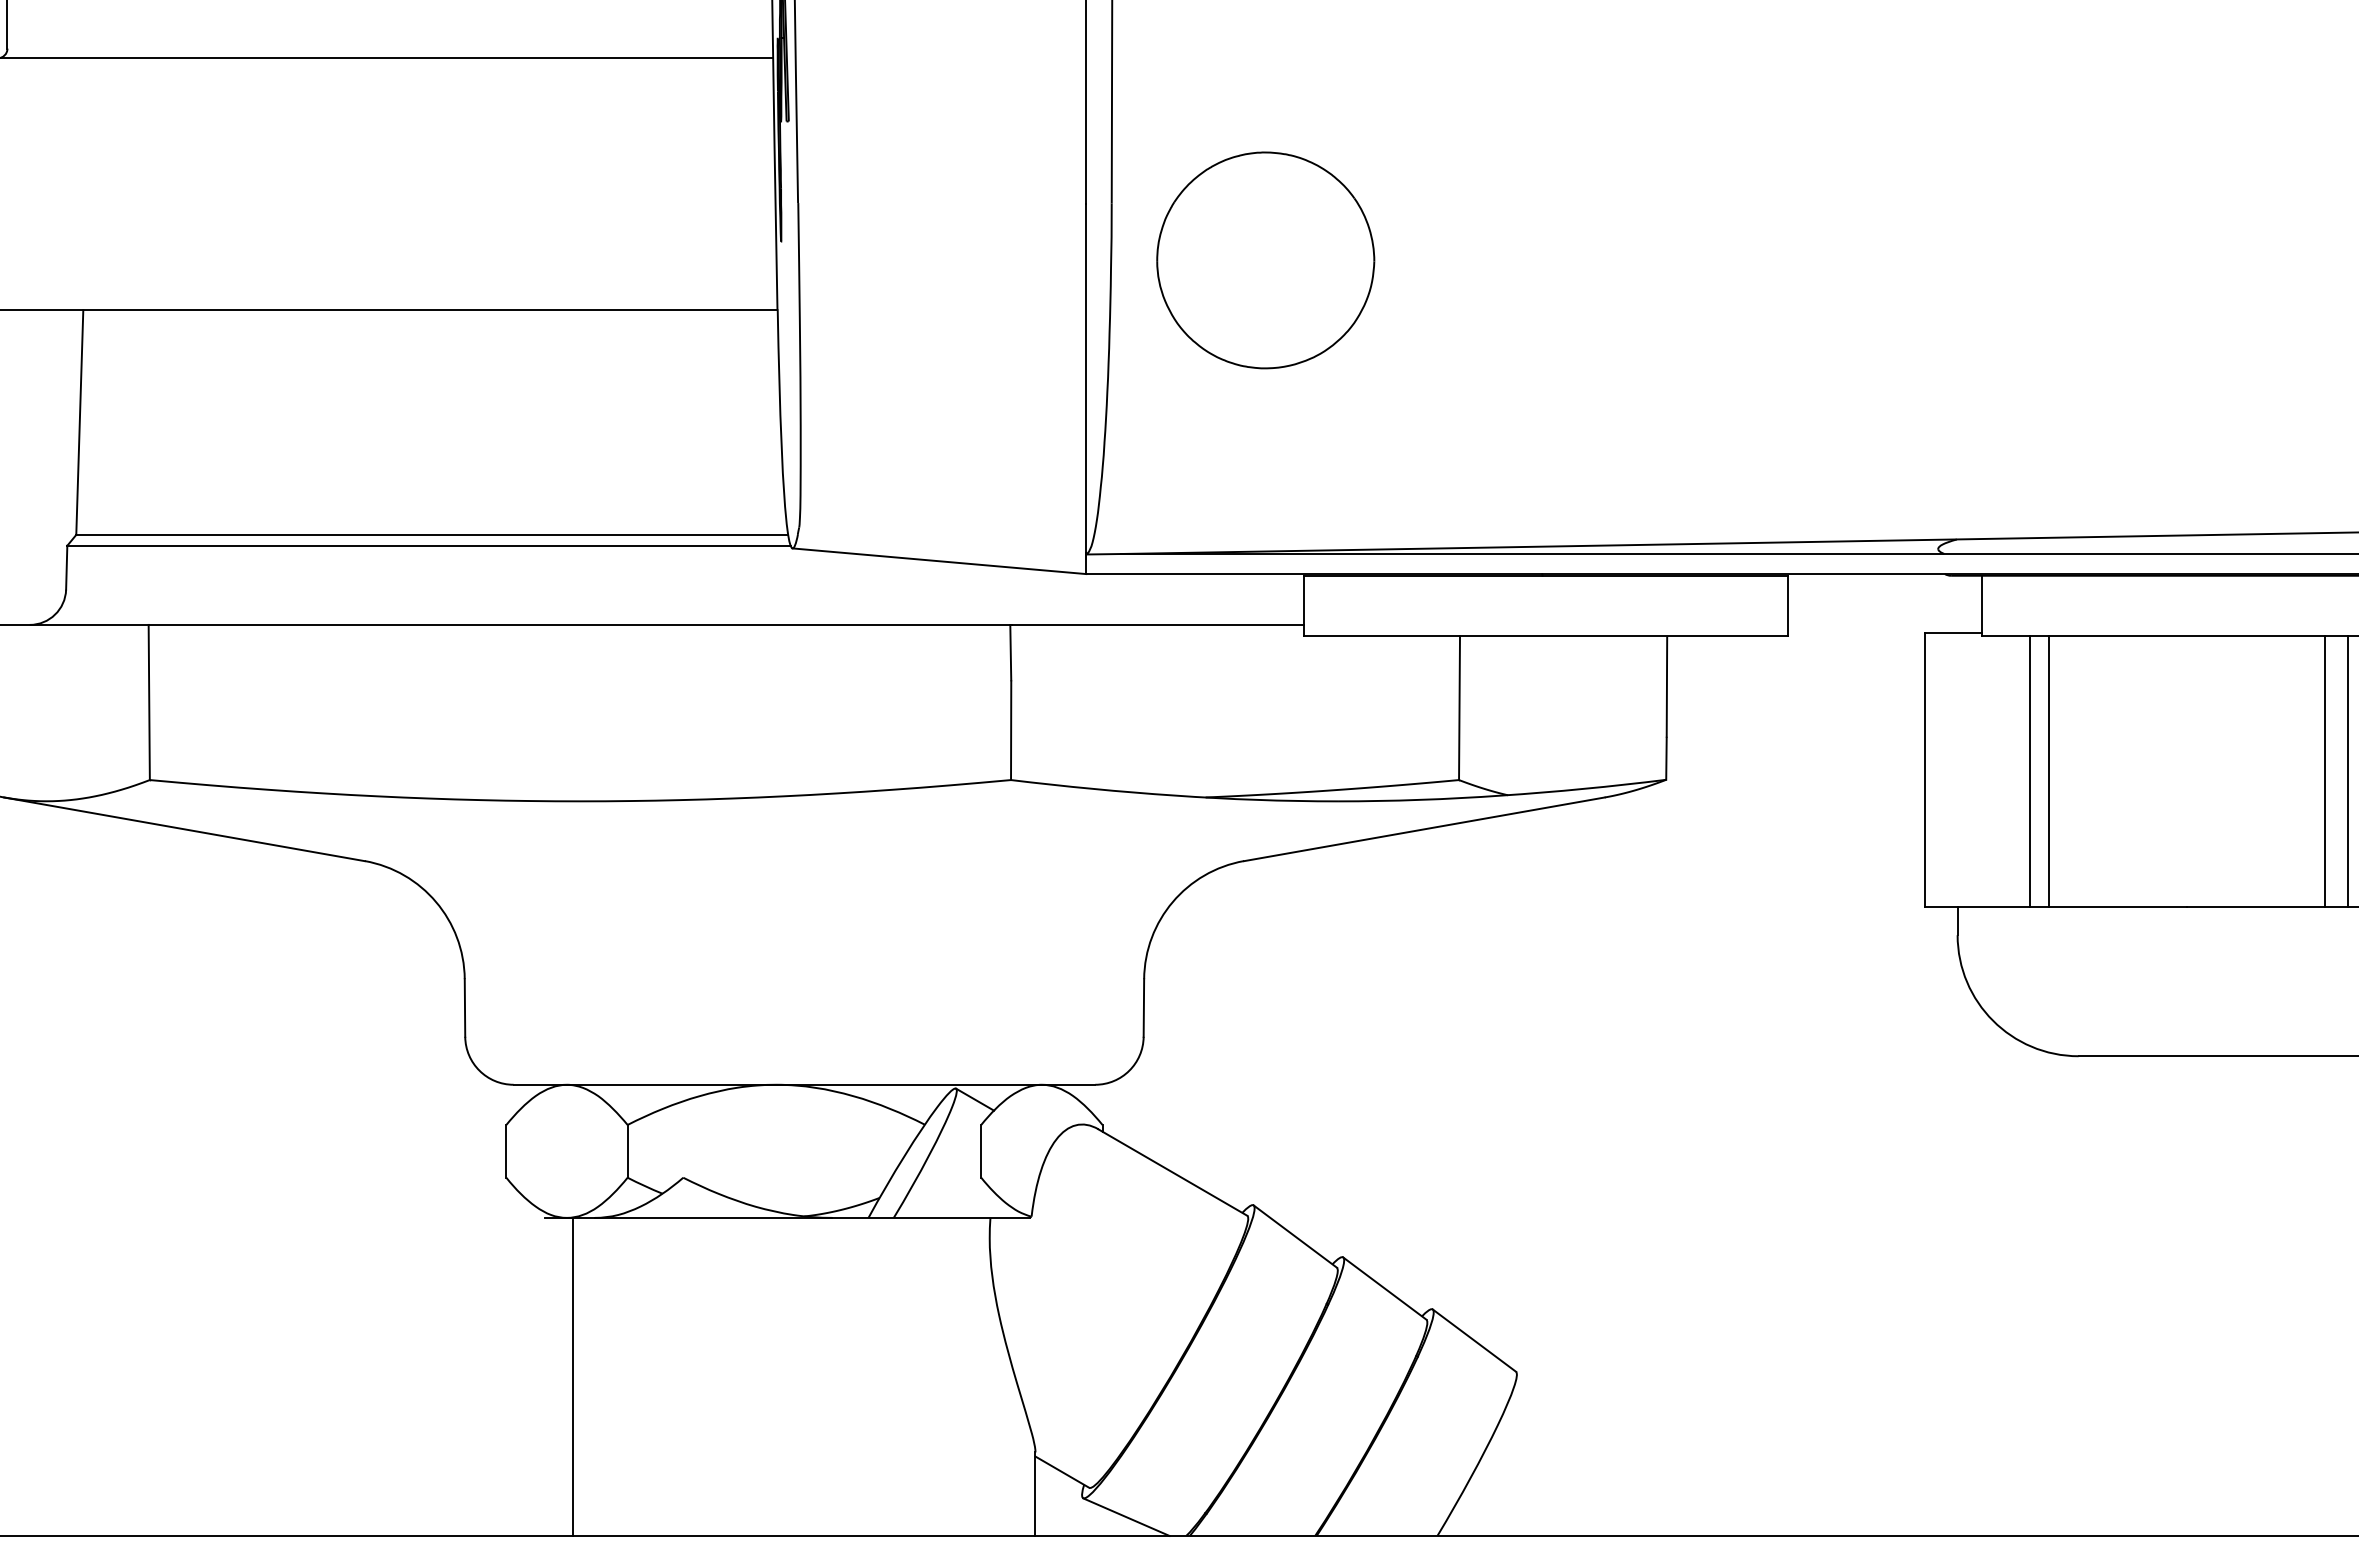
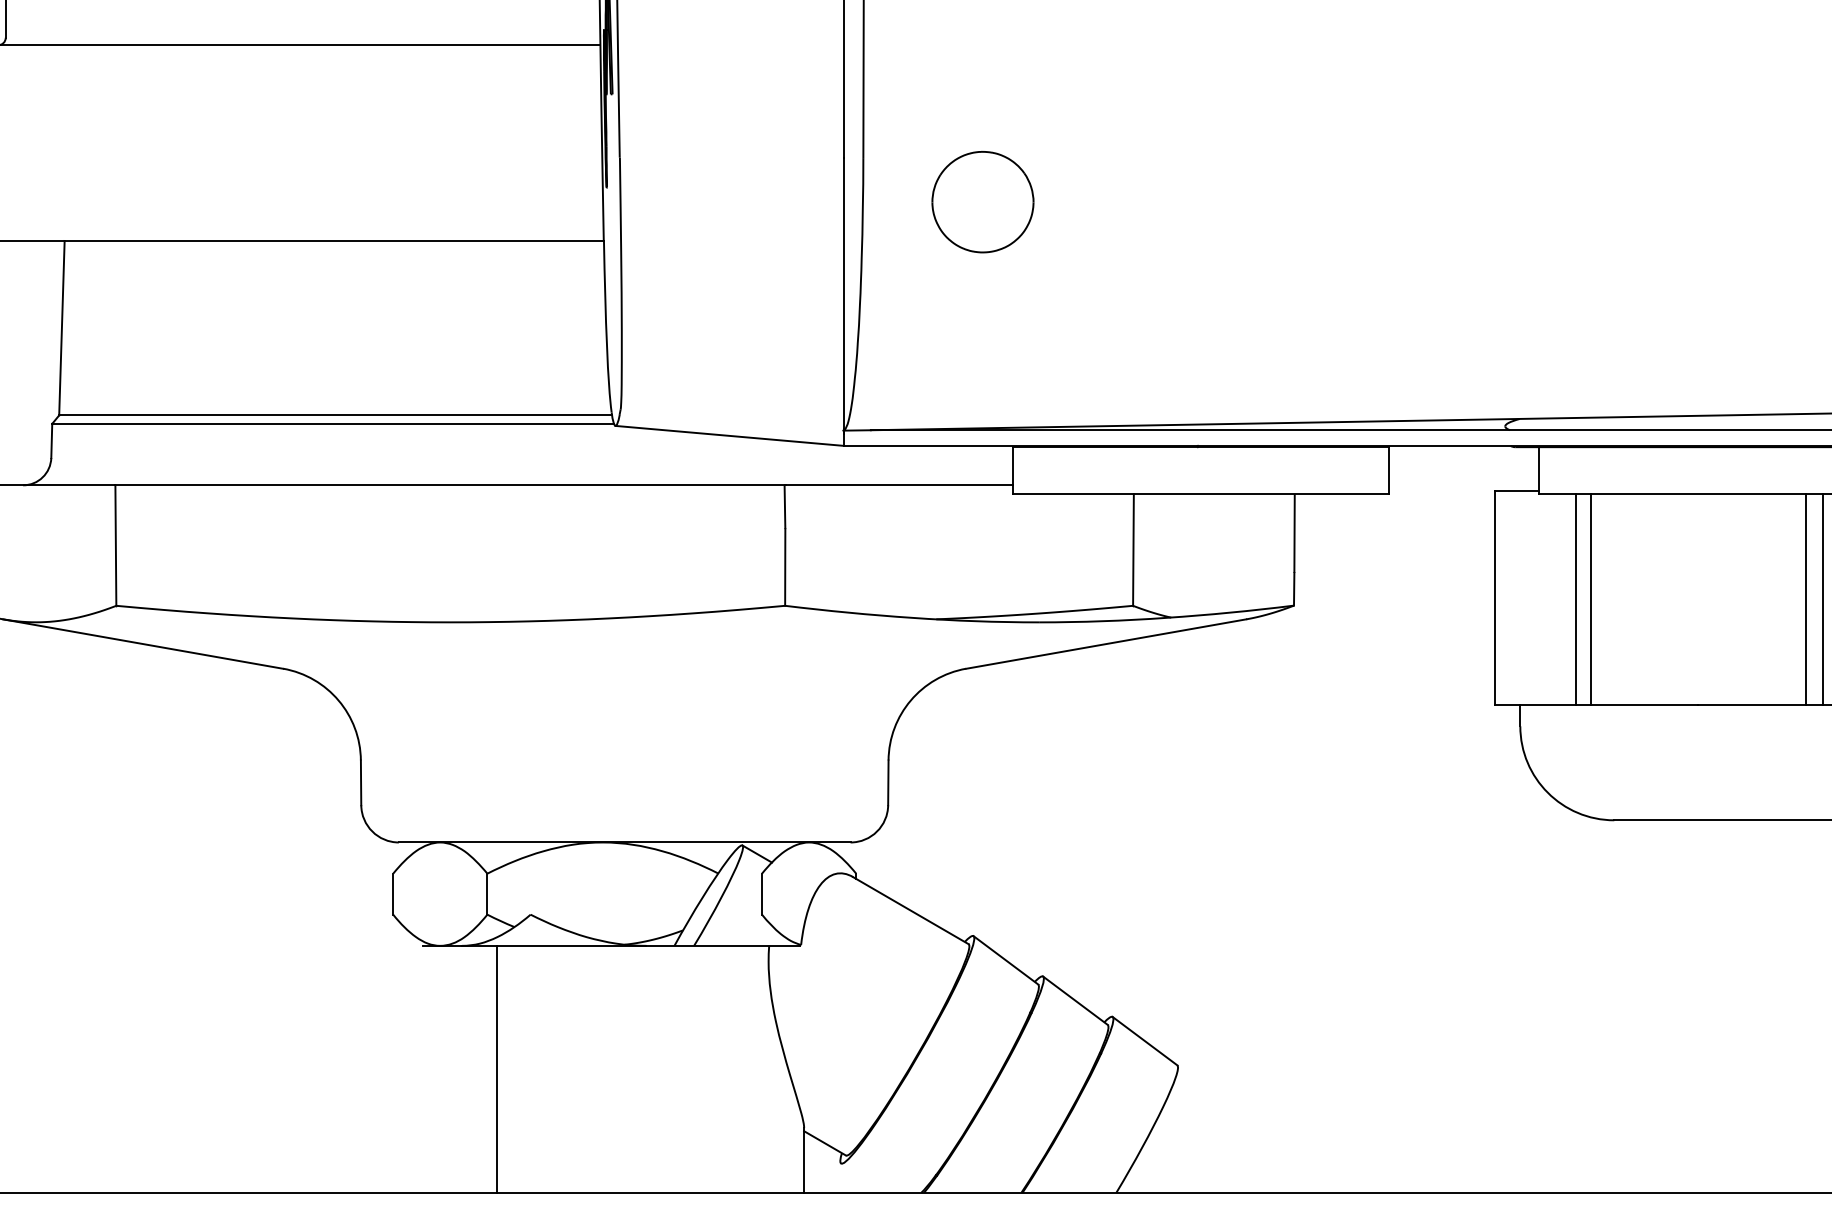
part: (1265, 259) -> (982, 201), size x0.6
line: (573, 1375) -> (497, 1068), moved
line: (1126, 1516) -> (874, 1177), removed

